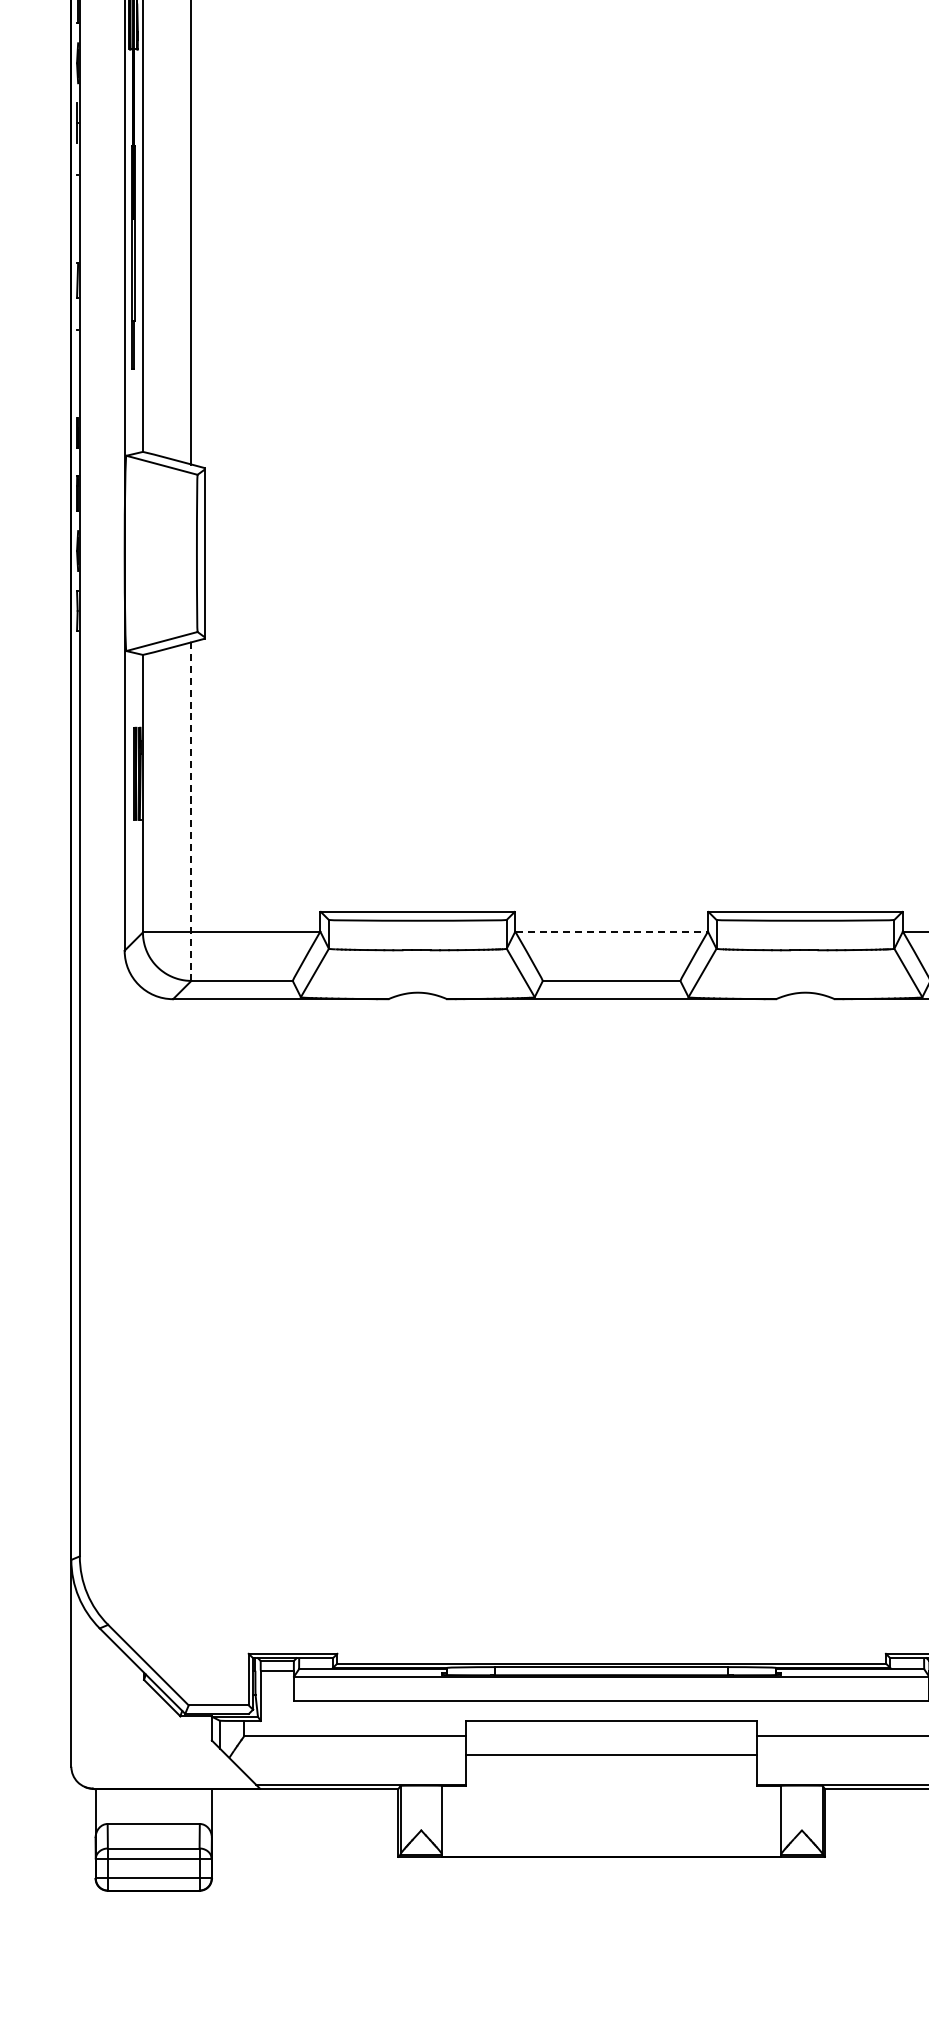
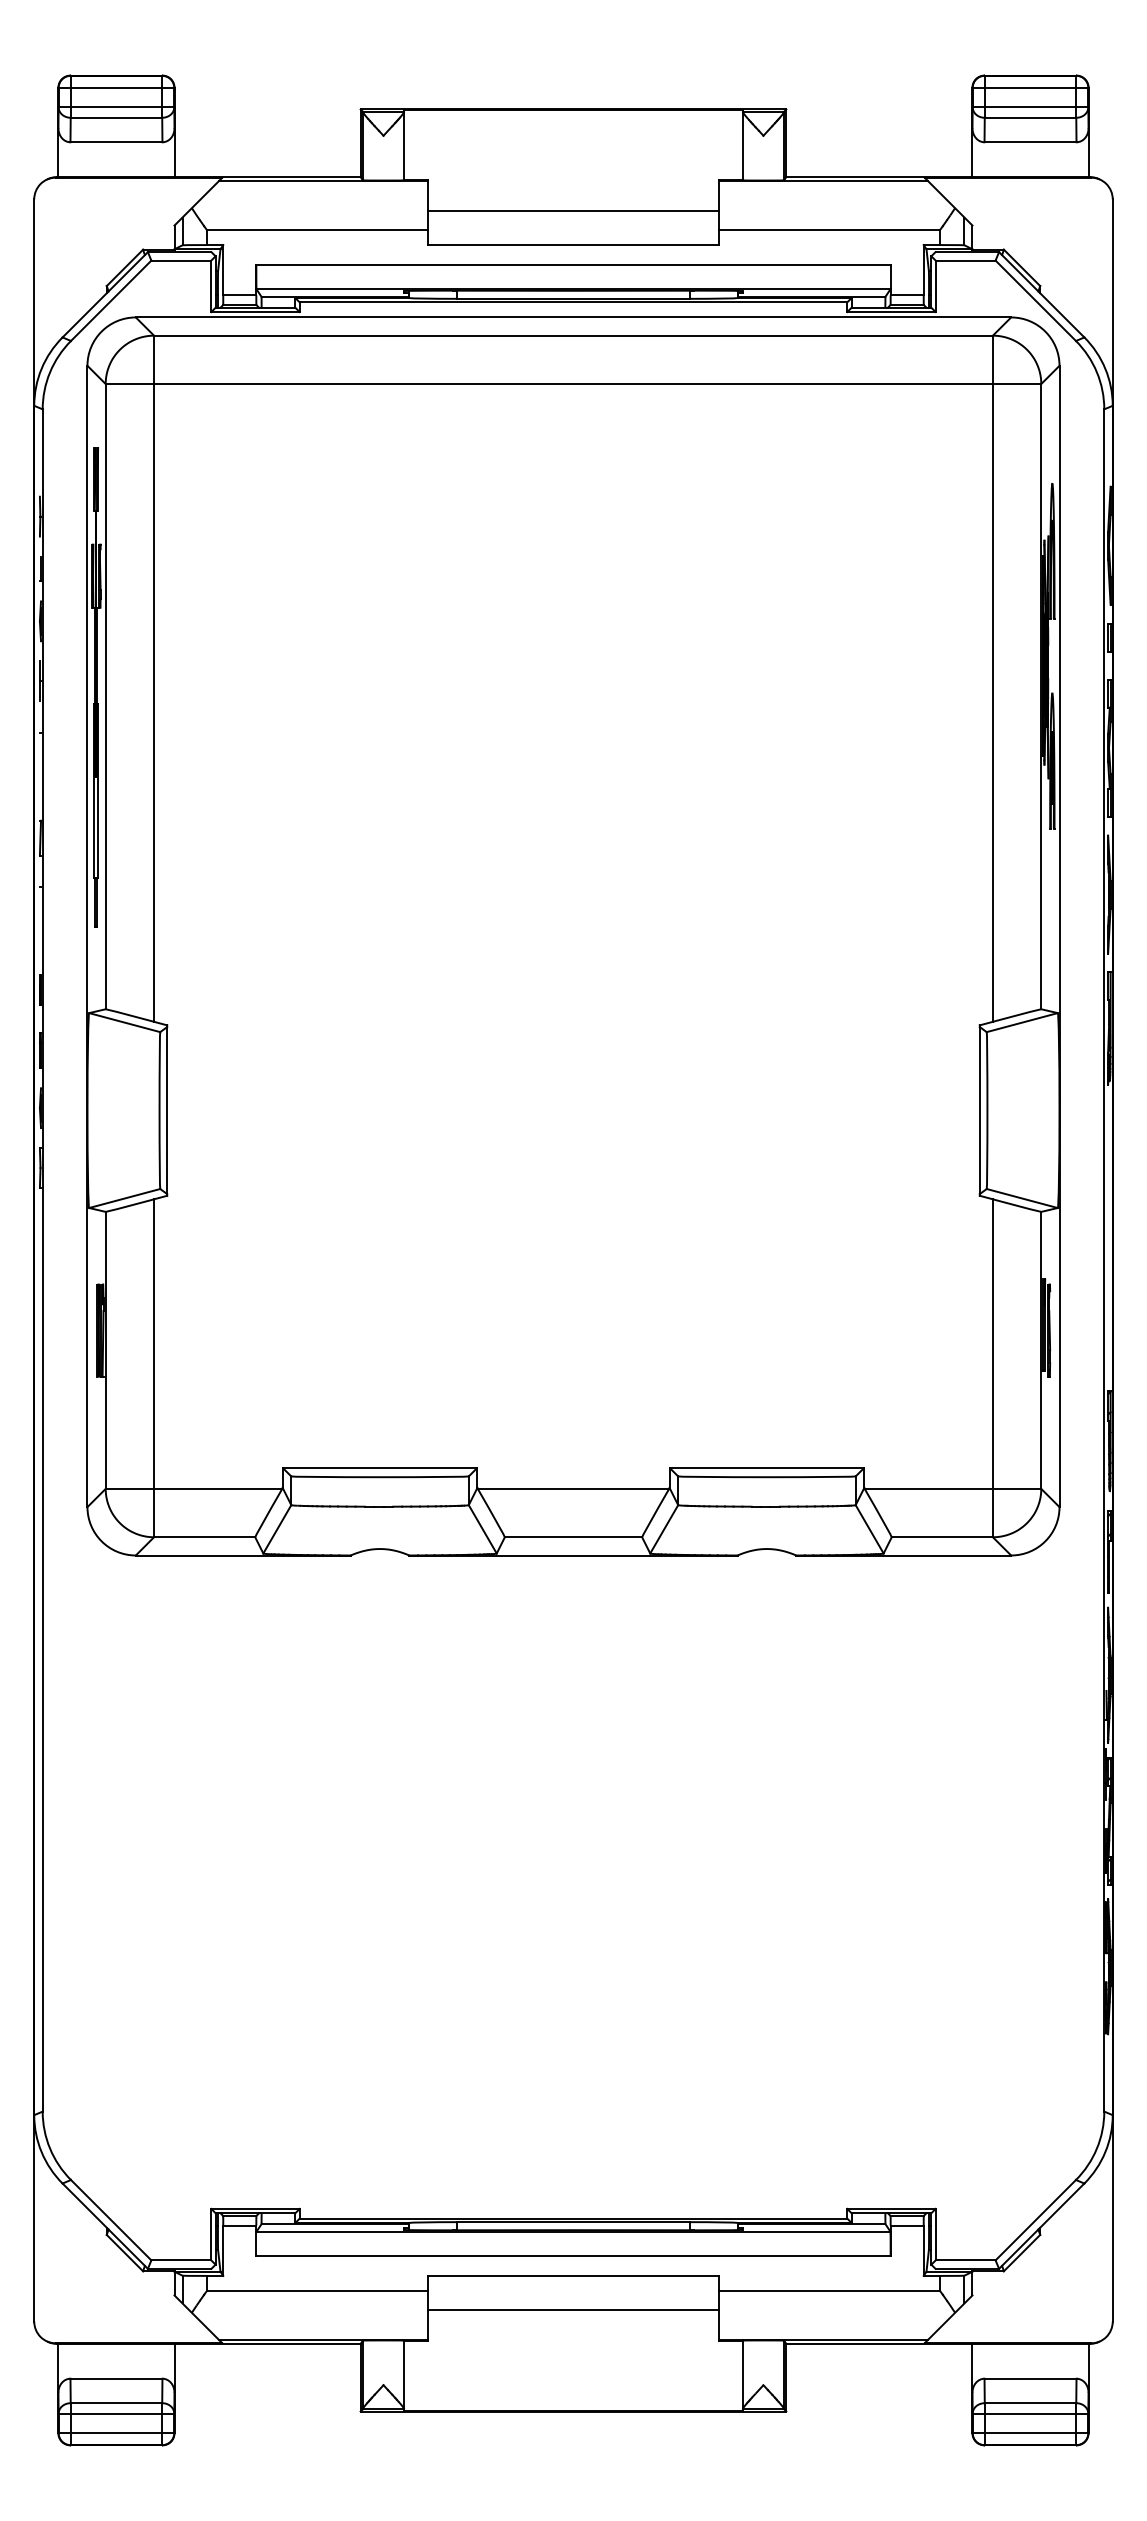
line: (191, 811) -> (154, 1368), dashed -> solid
line: (611, 932) -> (573, 1488), dashed -> solid

